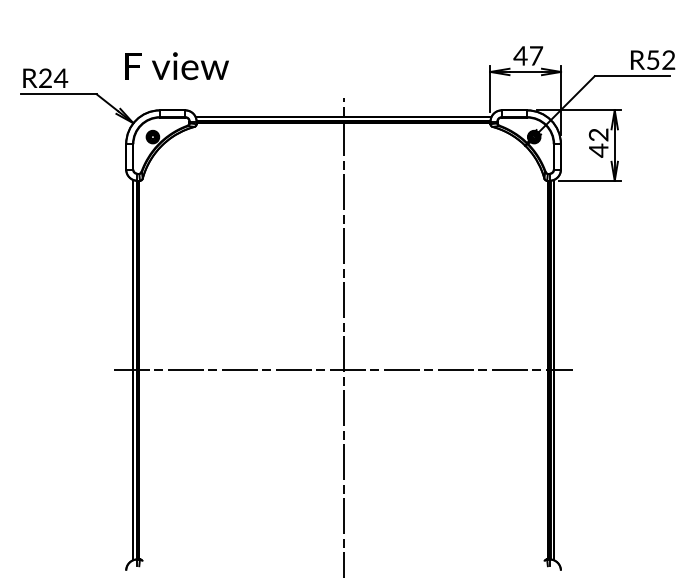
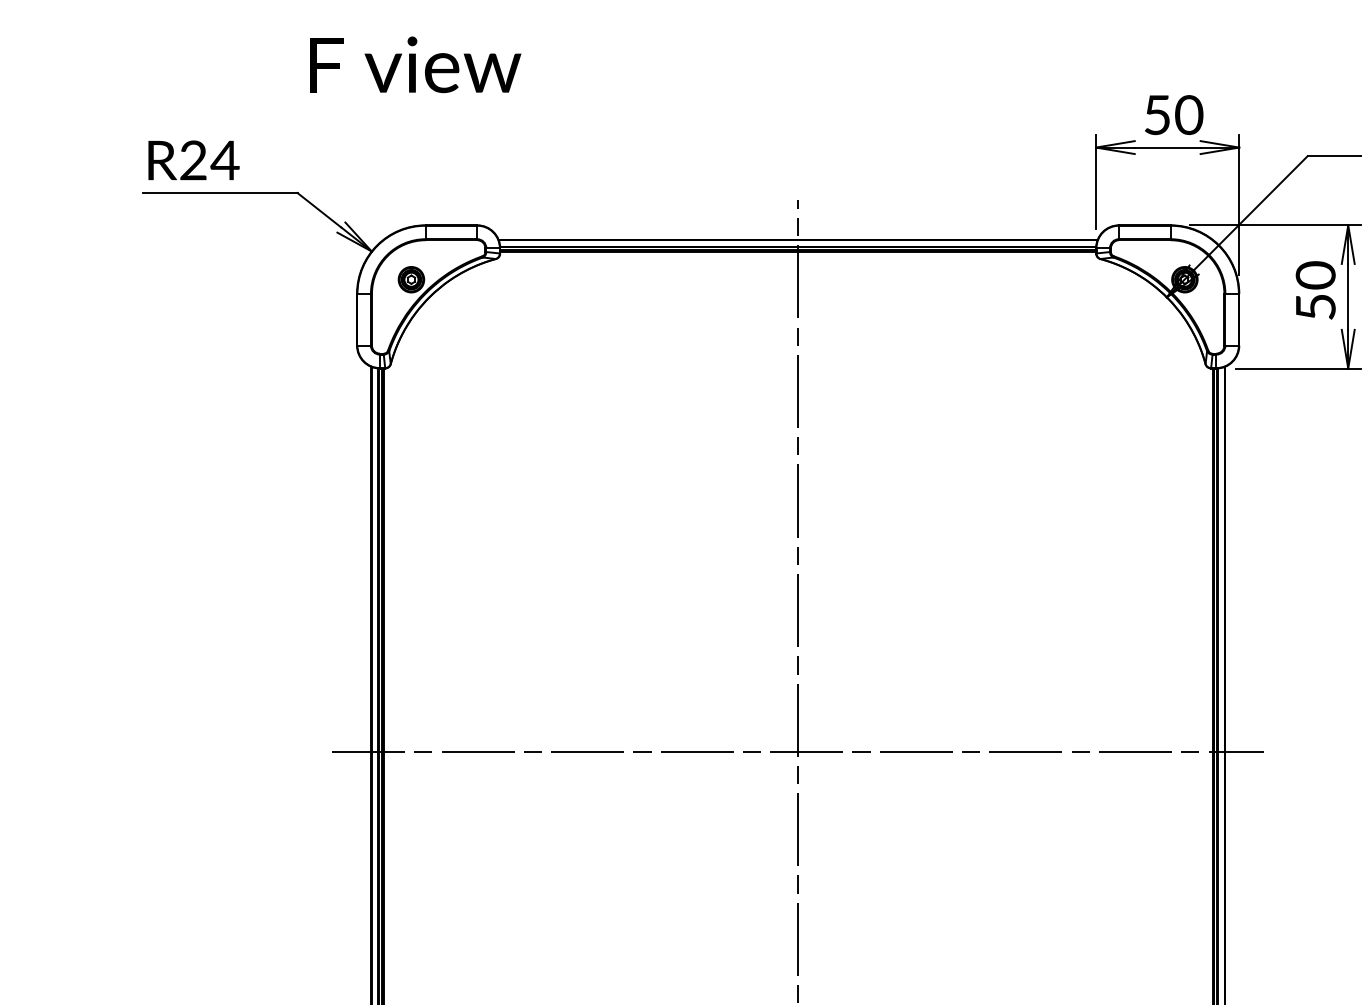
text: (528, 55) -> (1173, 114), 47 -> 50
text: (176, 65) -> (414, 63), moved
text: (598, 142) -> (1315, 290), 42 -> 50

